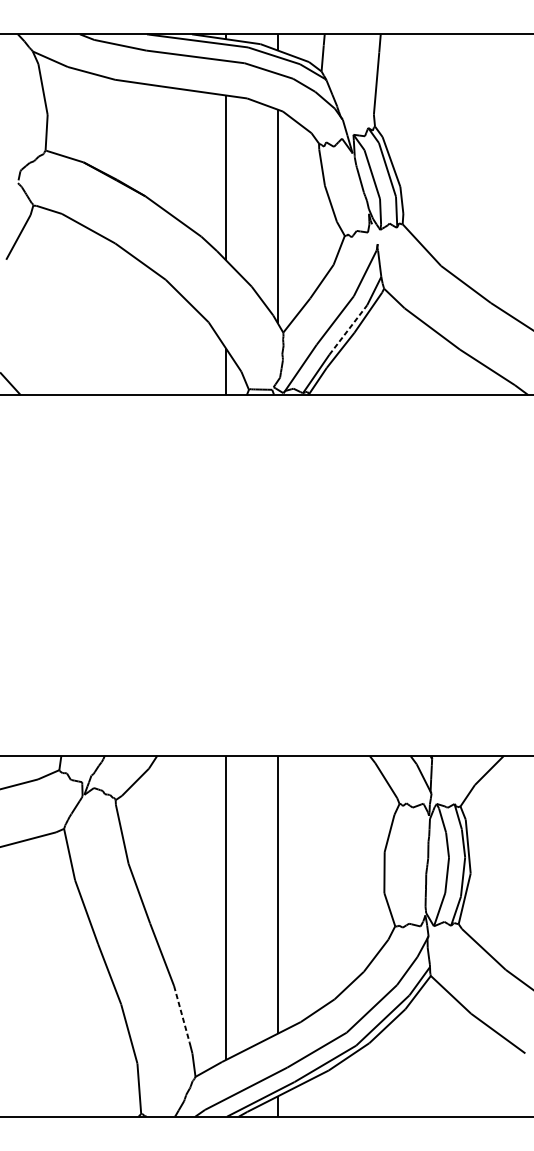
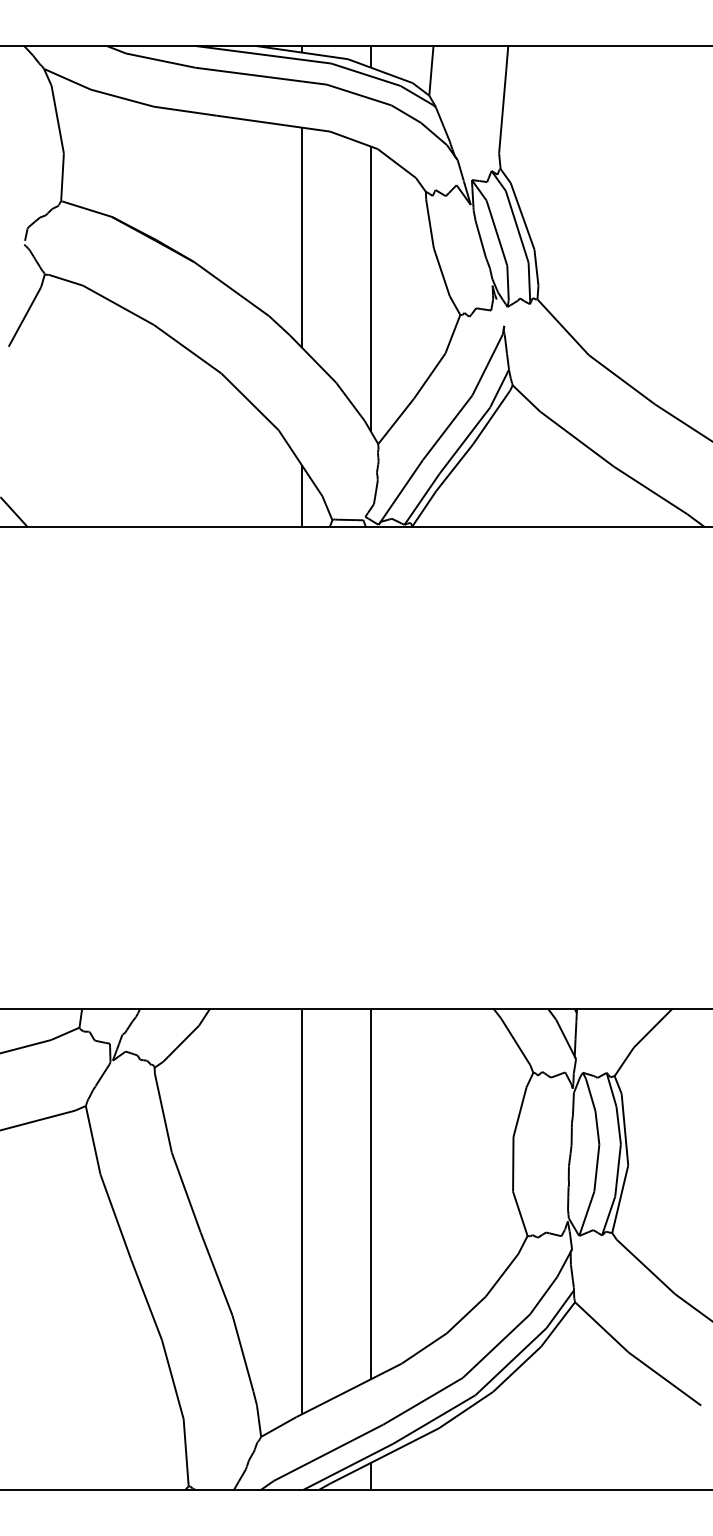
line: (347, 330) -> (464, 440), dashed -> solid
line: (182, 1015) -> (243, 1354), dashed -> solid

